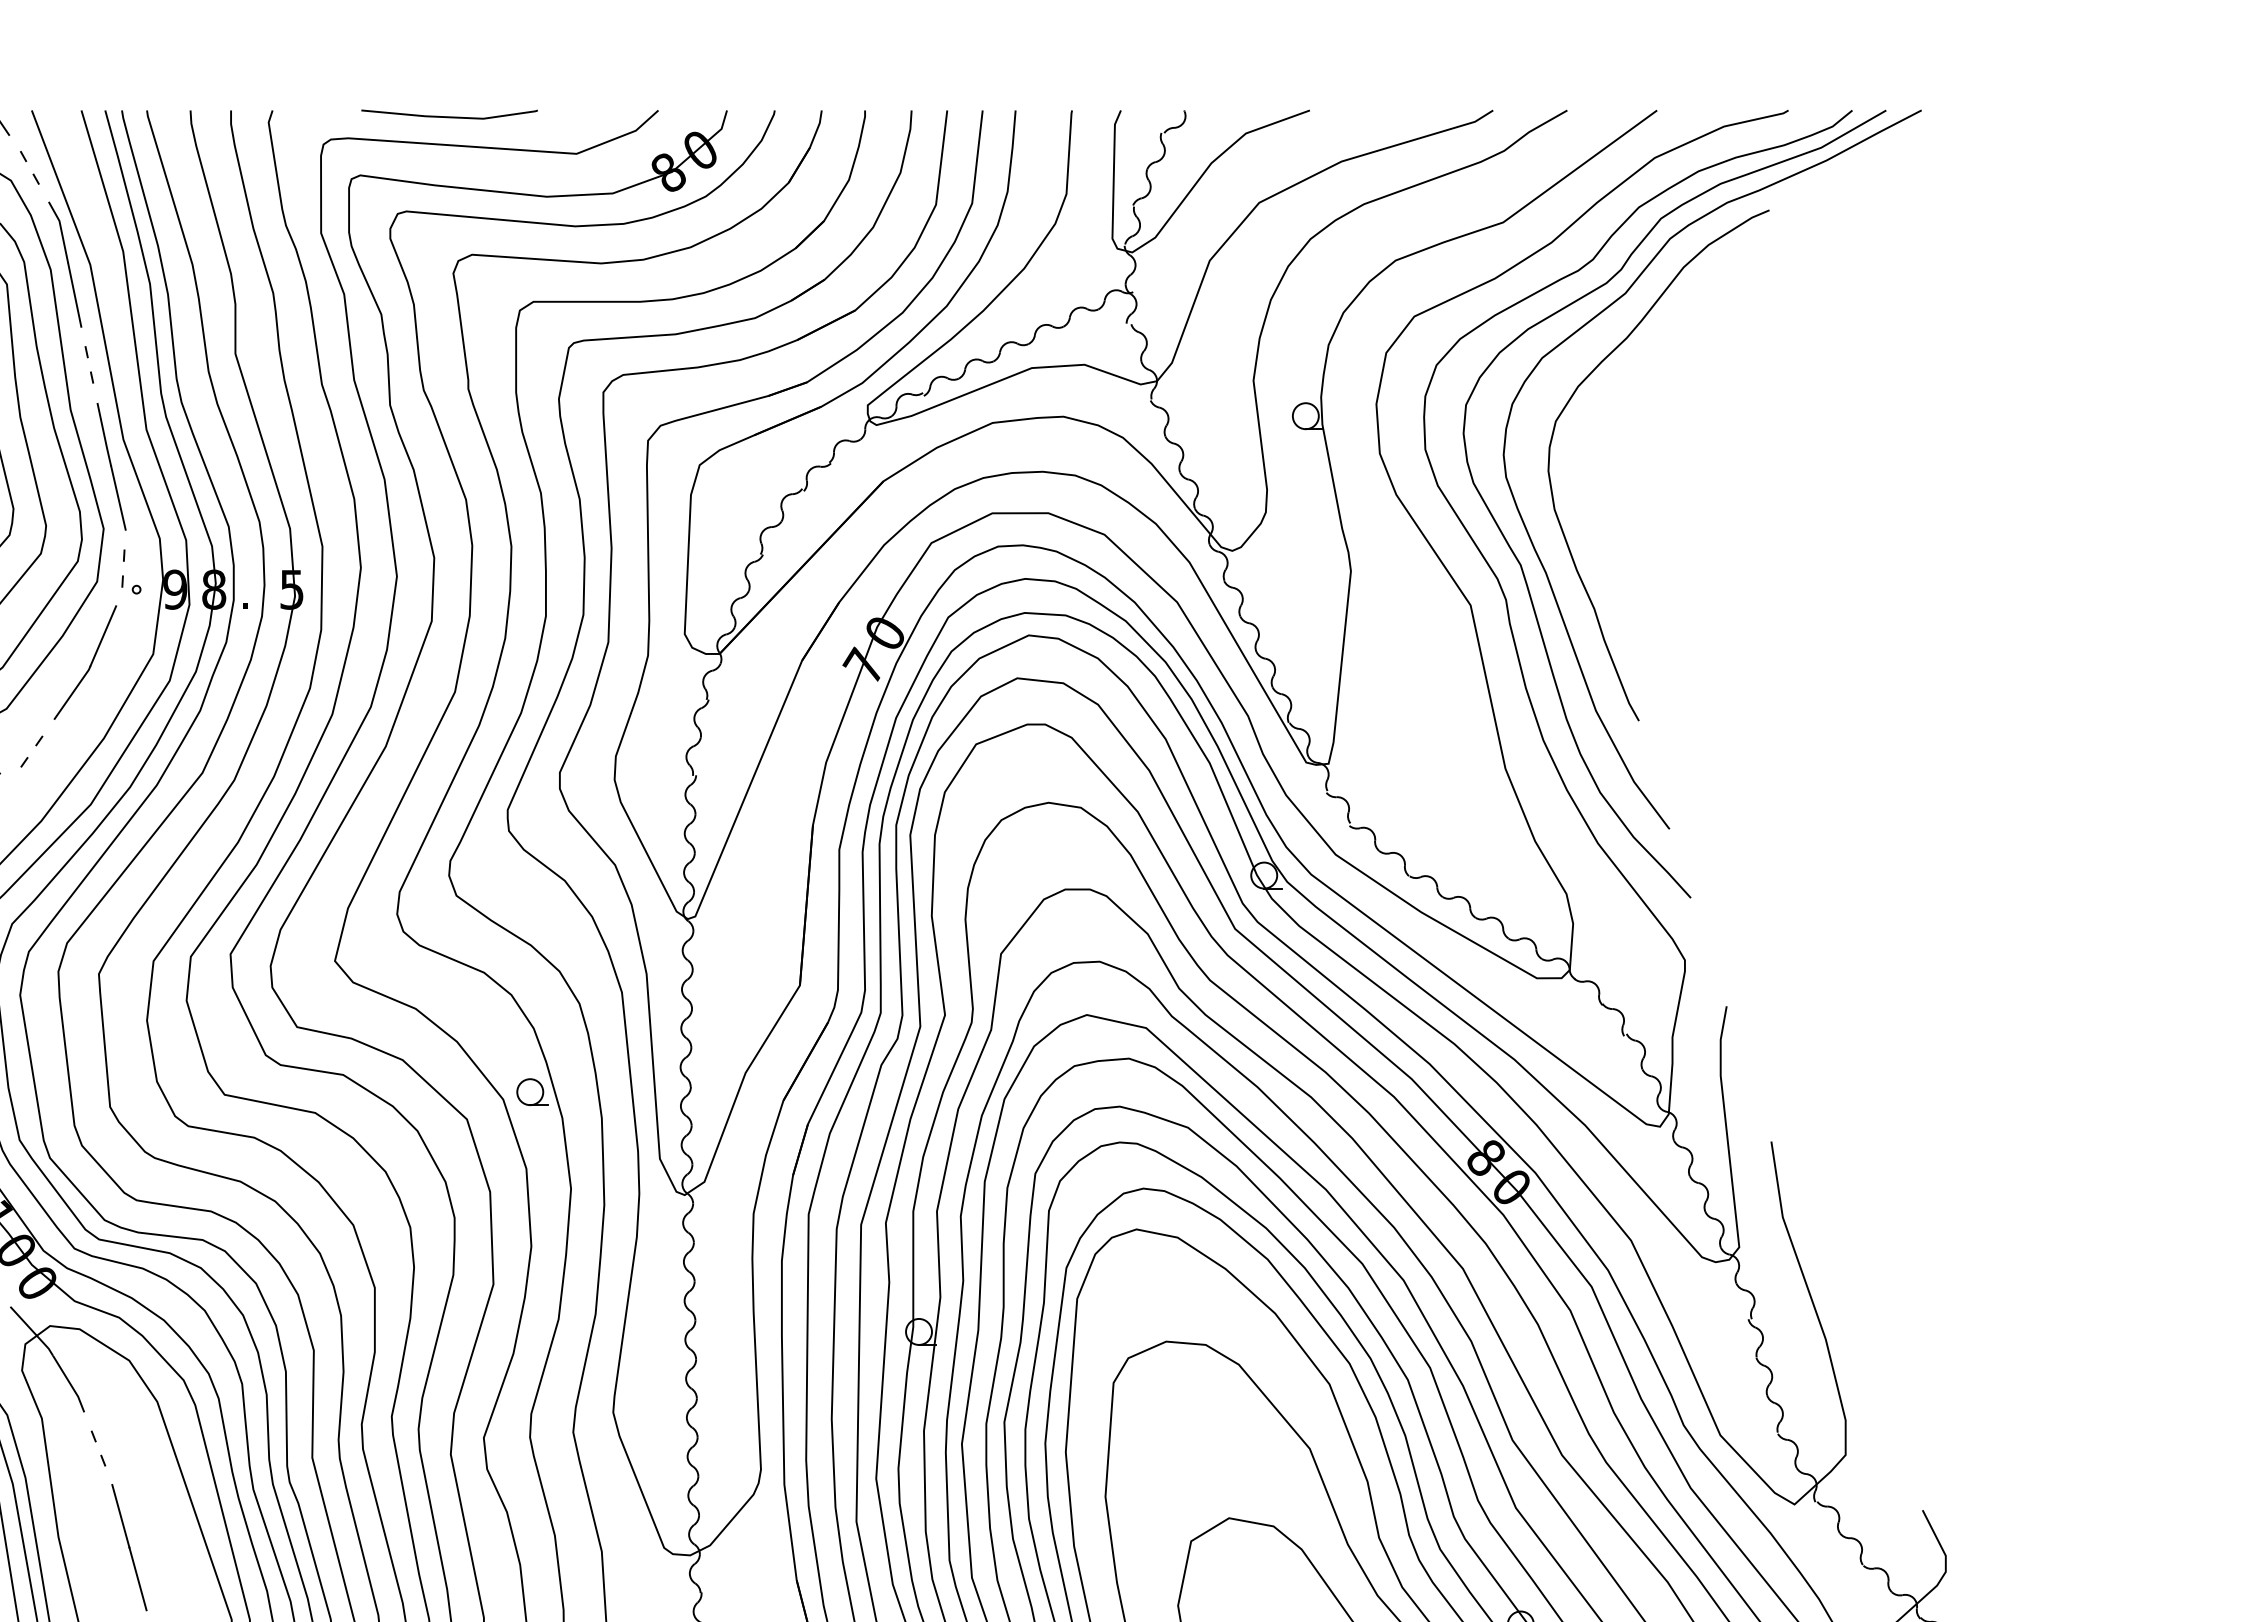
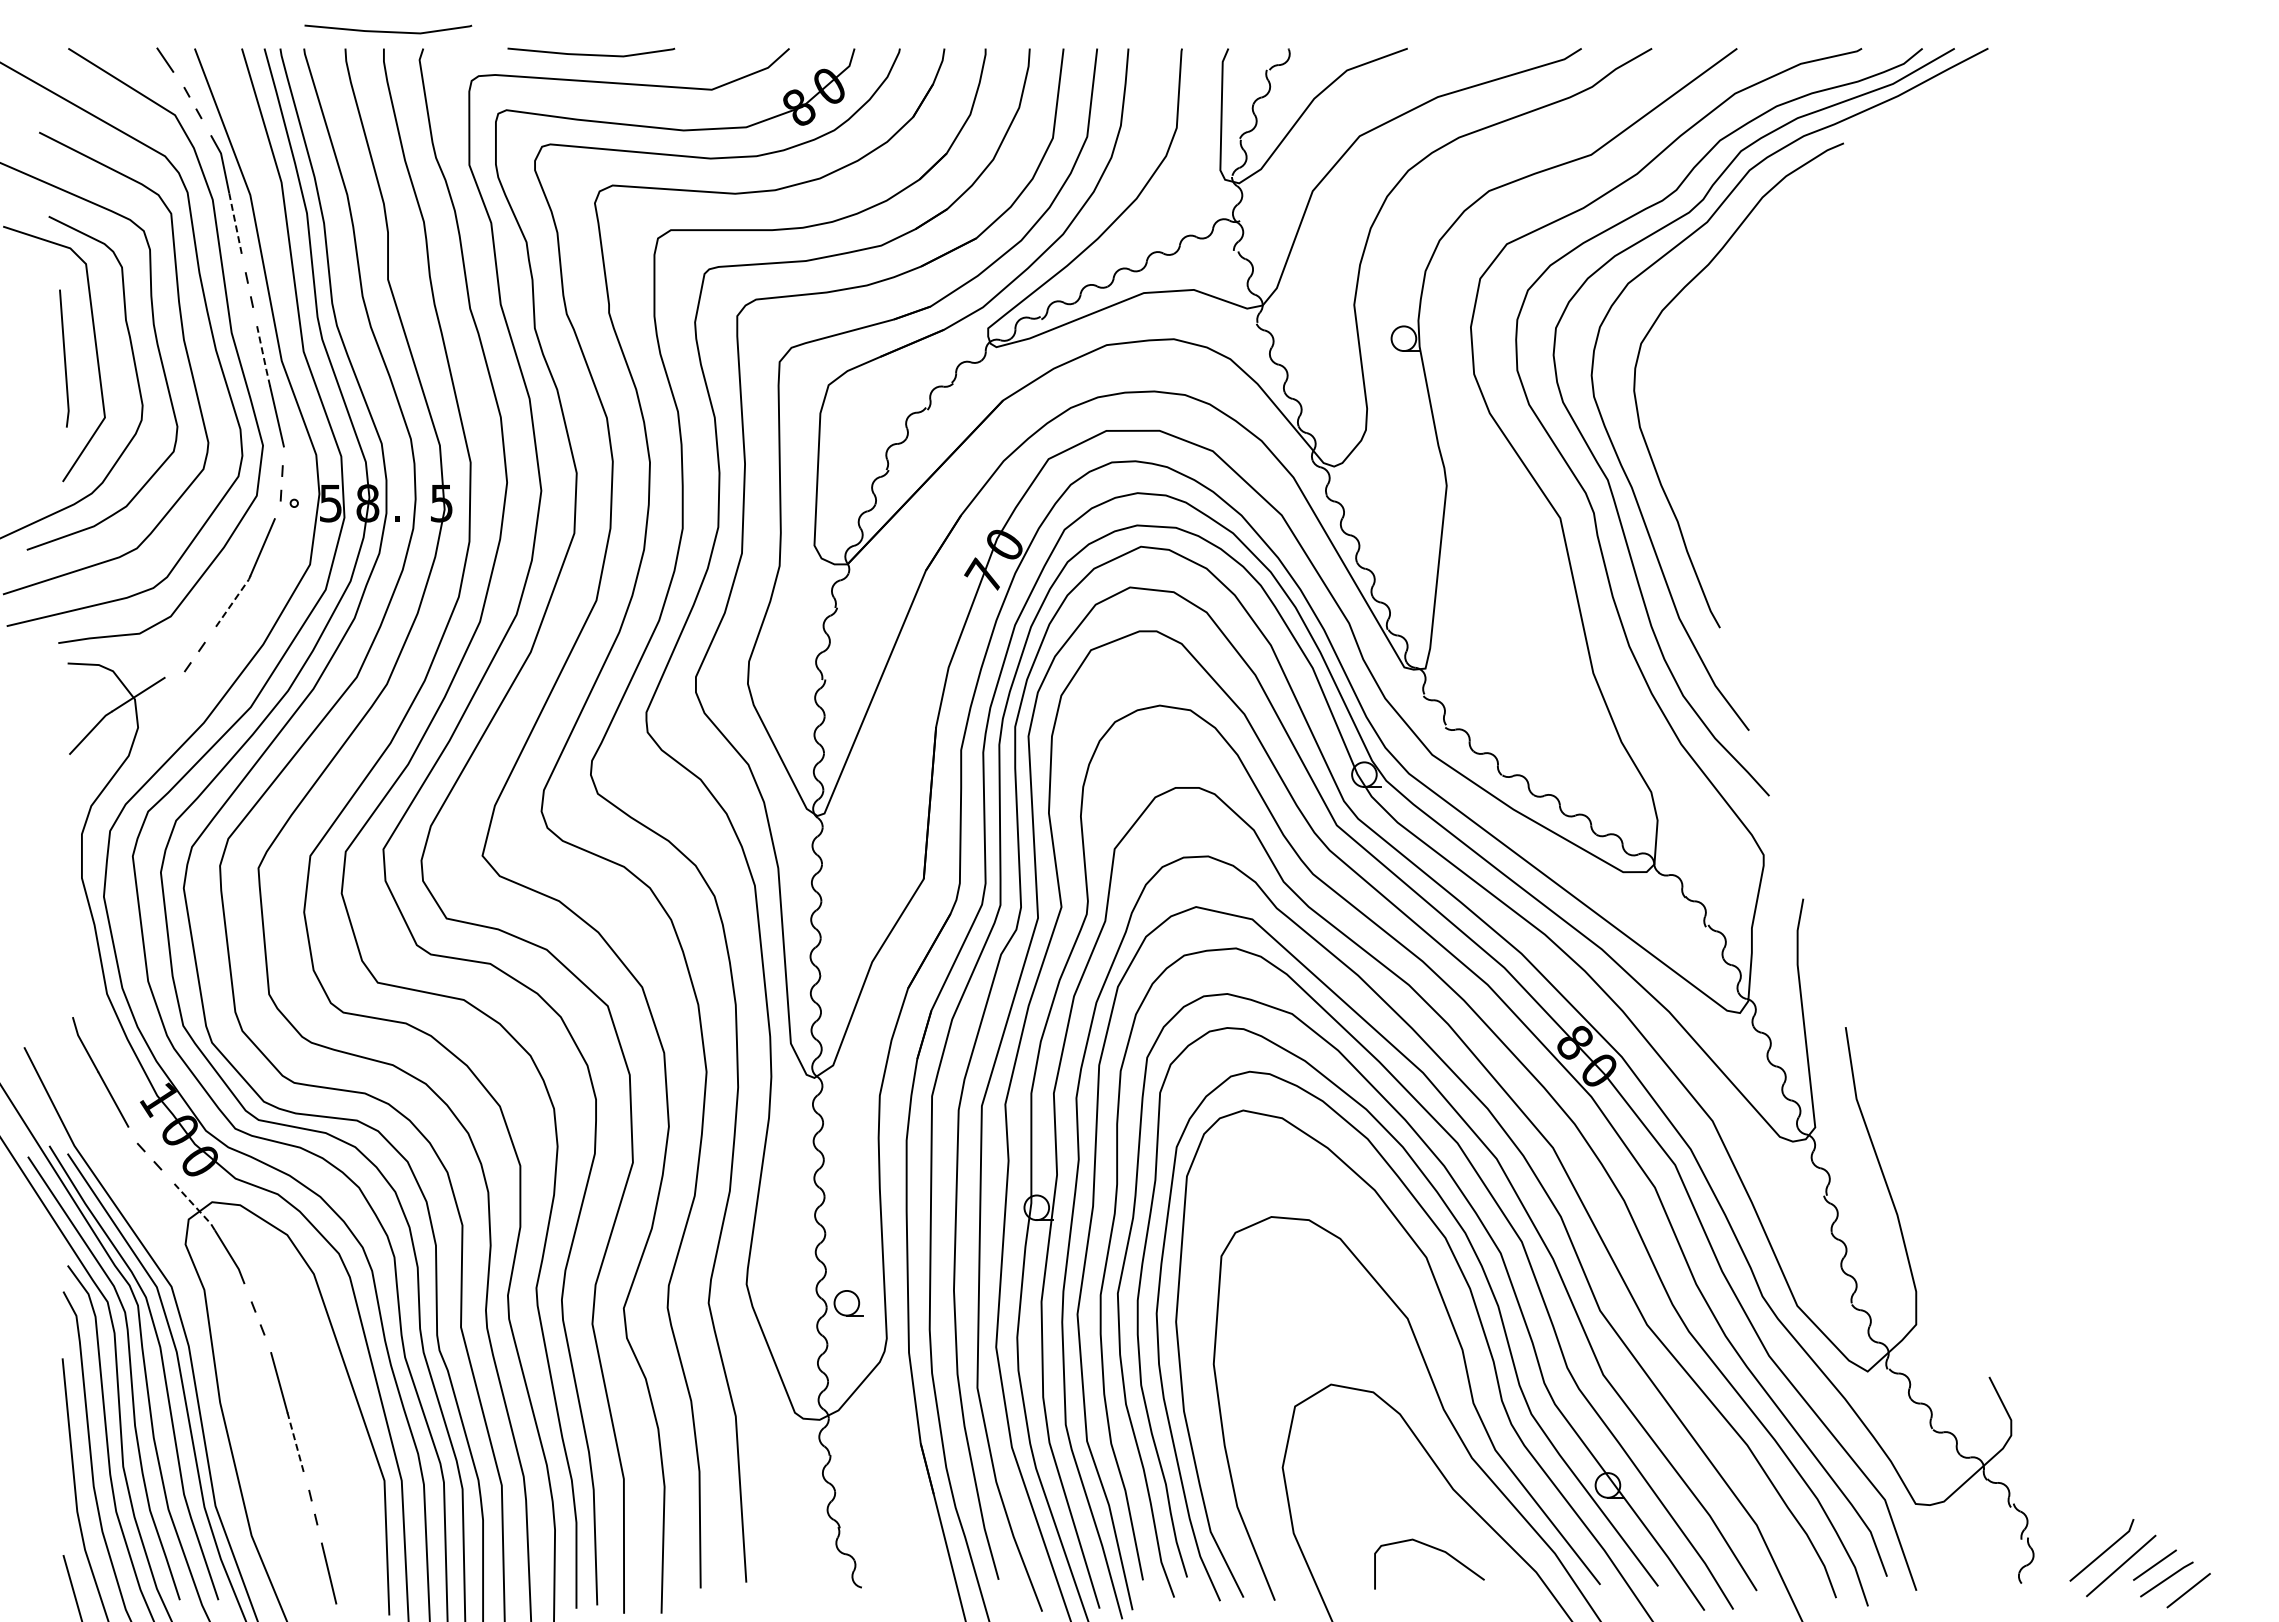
line: (235, 92) -> (388, 31), added
line: (74, 294) -> (235, 223), solid -> dashed
line: (104, 434) -> (263, 356), solid -> dashed
text: (174, 589) -> (330, 503), 9 -> 5
line: (73, 692) -> (234, 600), solid -> dashed
part: (531, 1092) -> (848, 1303), moved
line: (32, 1330) -> (195, 1206), solid -> dashed
line: (137, 1579) -> (295, 1442), solid -> dashed

